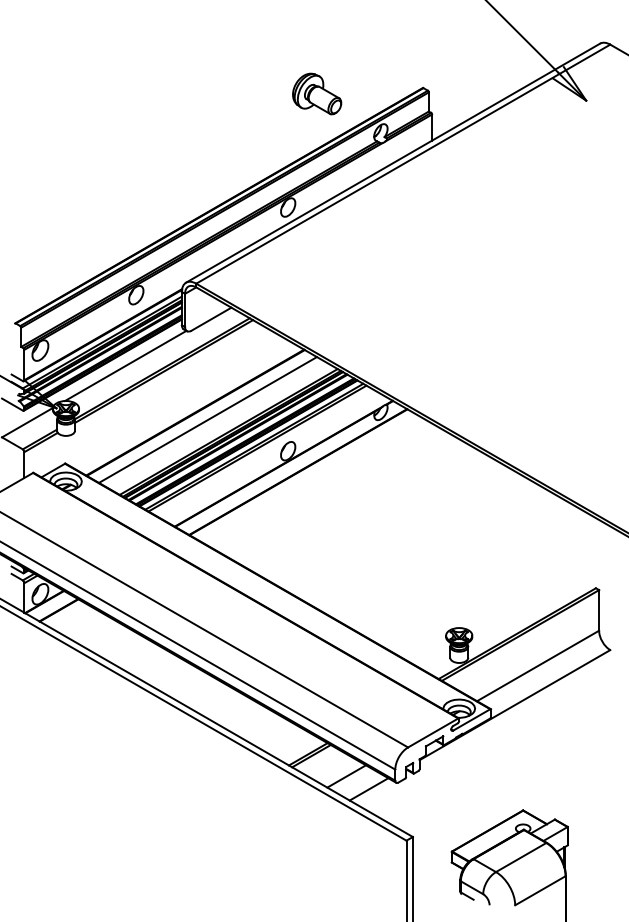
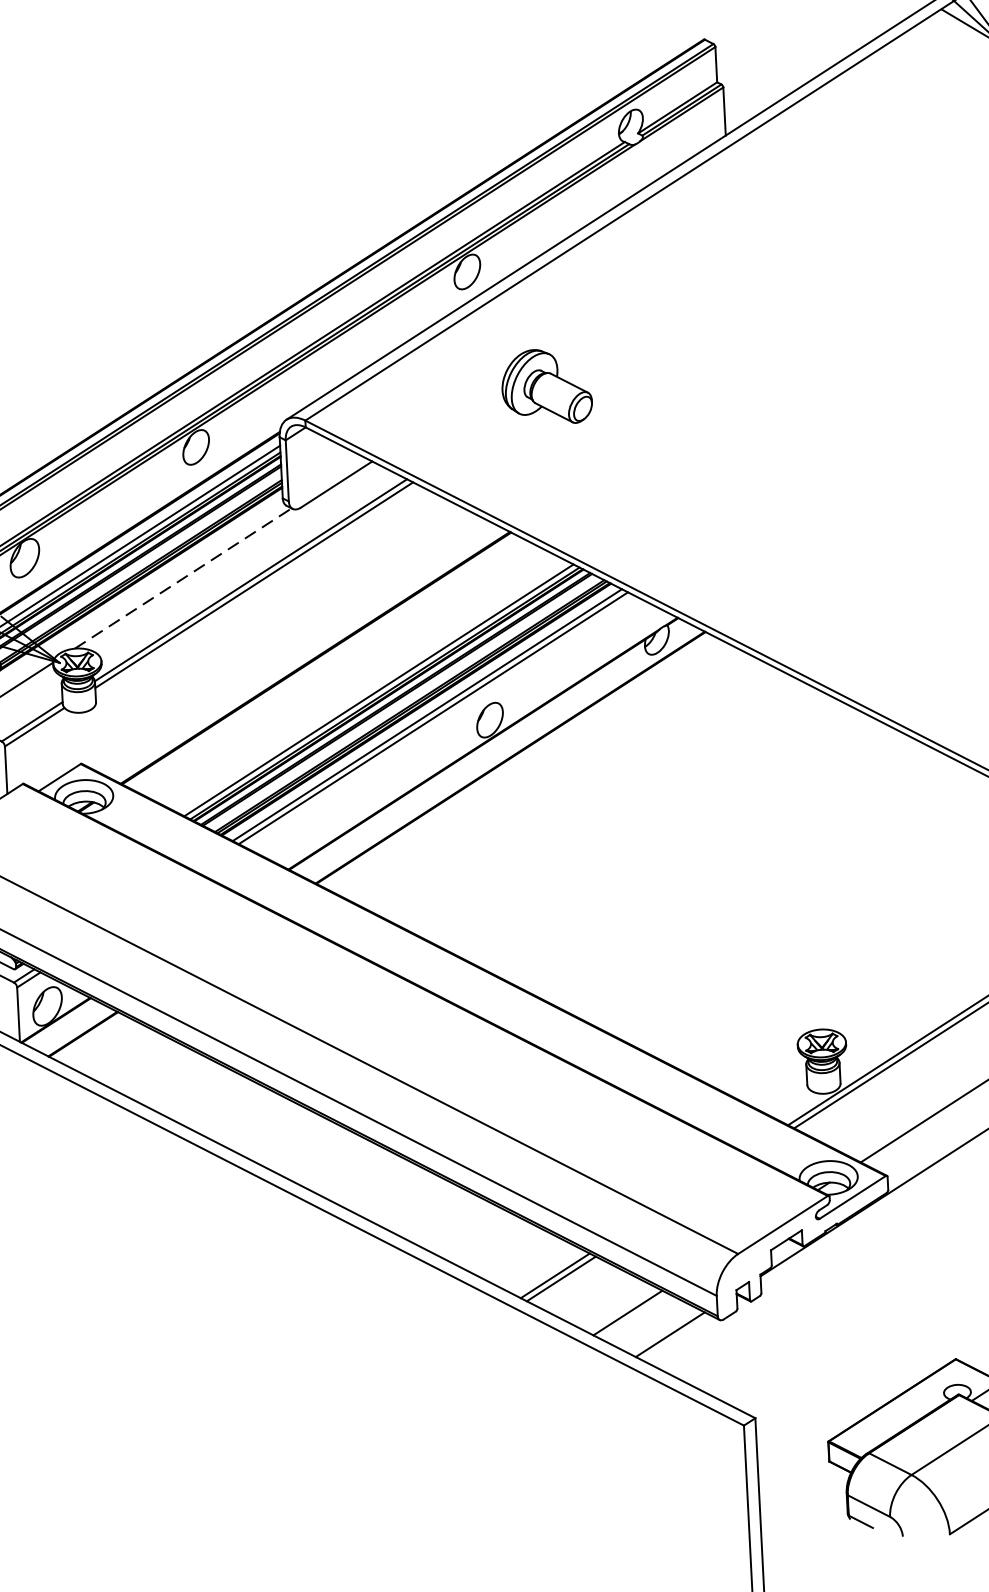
part: (317, 93) -> (547, 385), moved
line: (126, 365) -> (184, 577), solid -> dashed
line: (207, 419) -> (338, 669), removed

